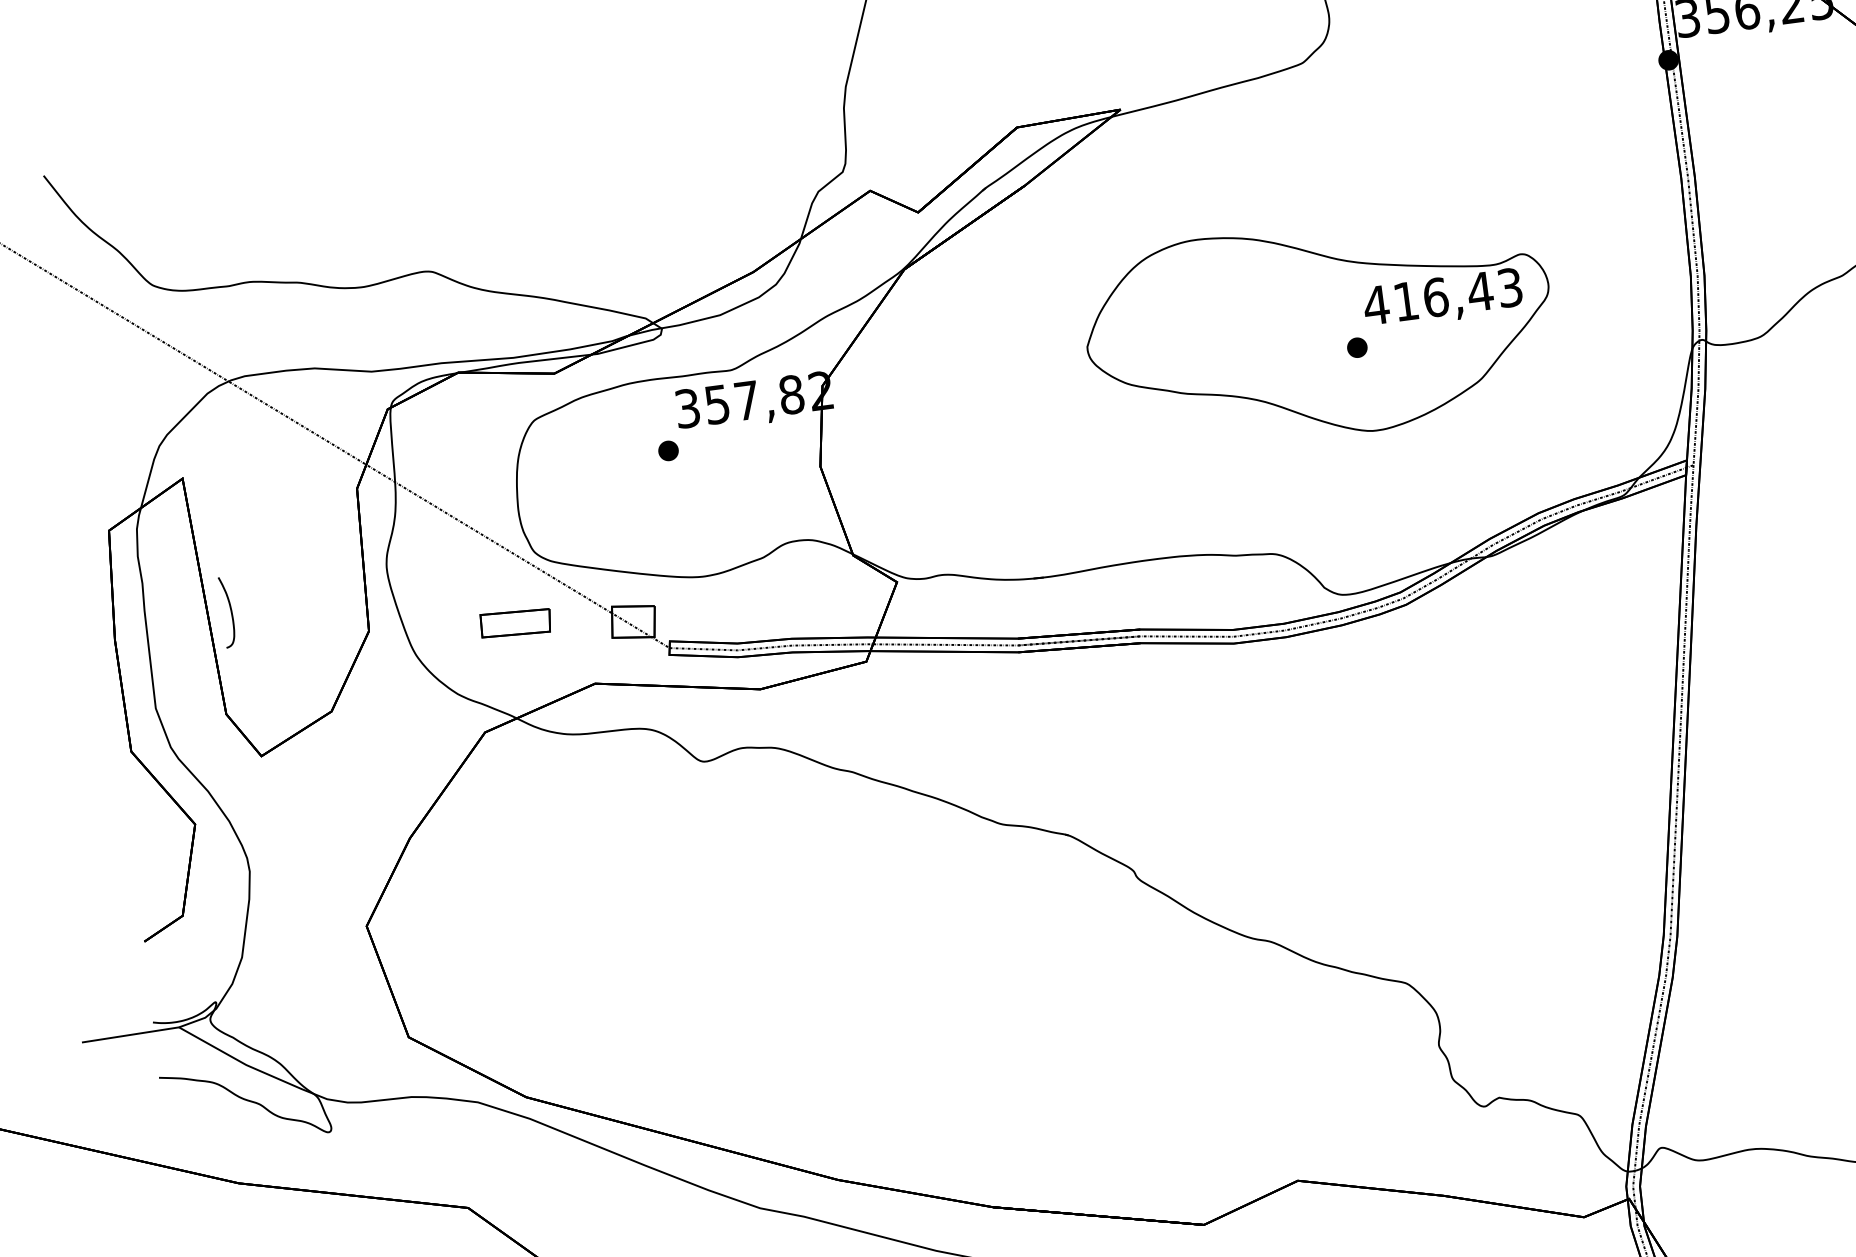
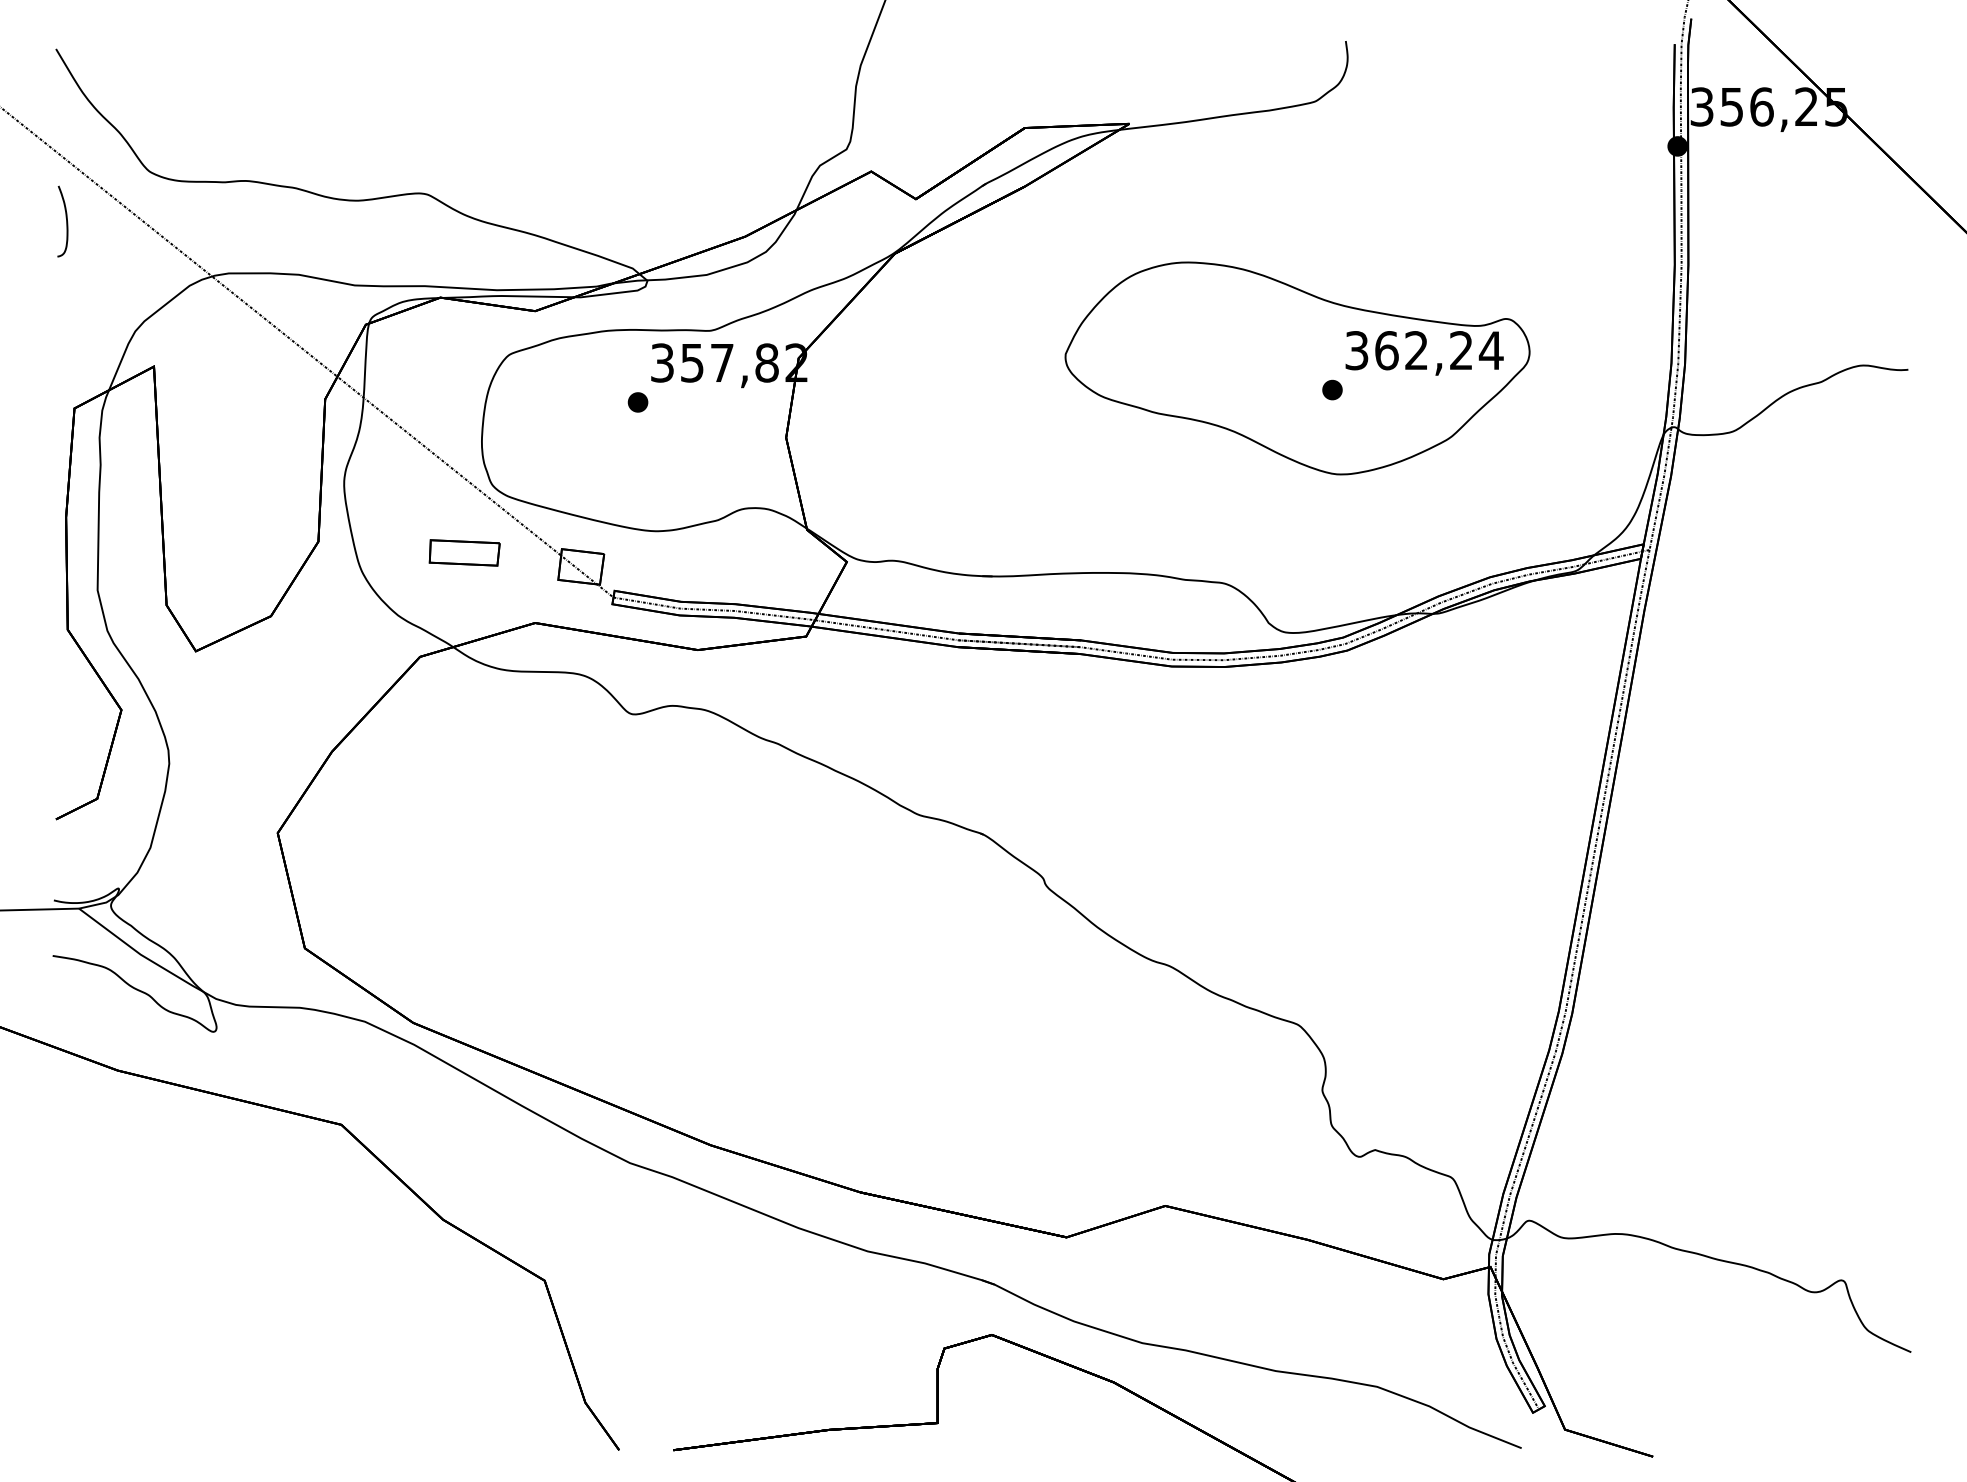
text: (1442, 296) -> (1423, 350), 416,43 -> 362,24
curve: (230, 611) -> (66, 221), moved

